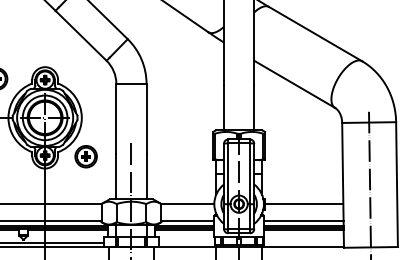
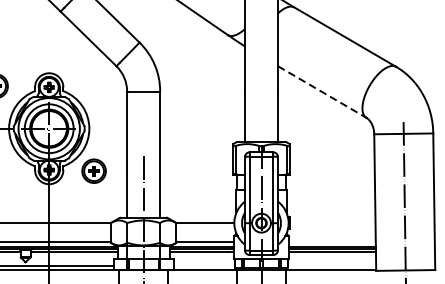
line: (294, 84) -> (322, 92), solid -> dashed
line: (304, 204) -> (333, 223), removed
line: (303, 221) -> (331, 242), removed

